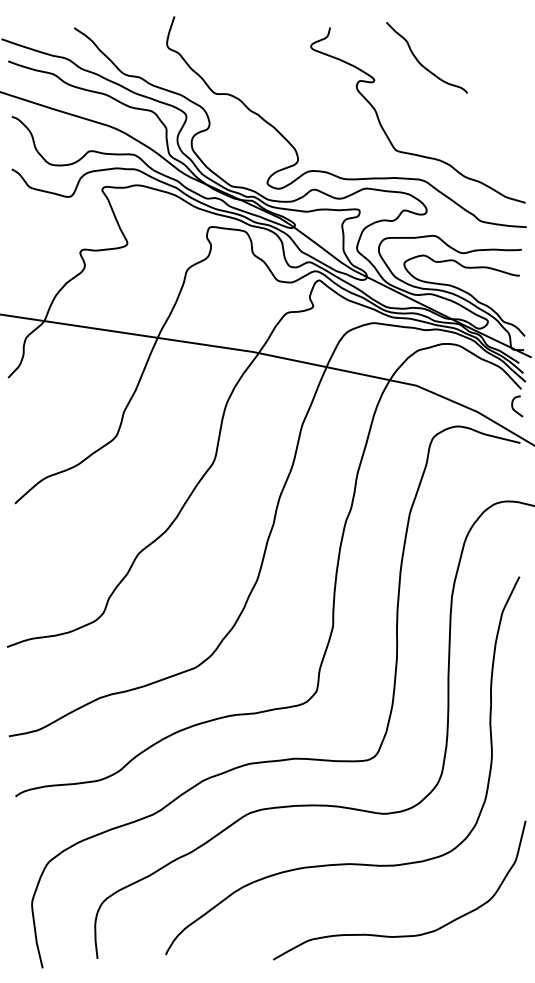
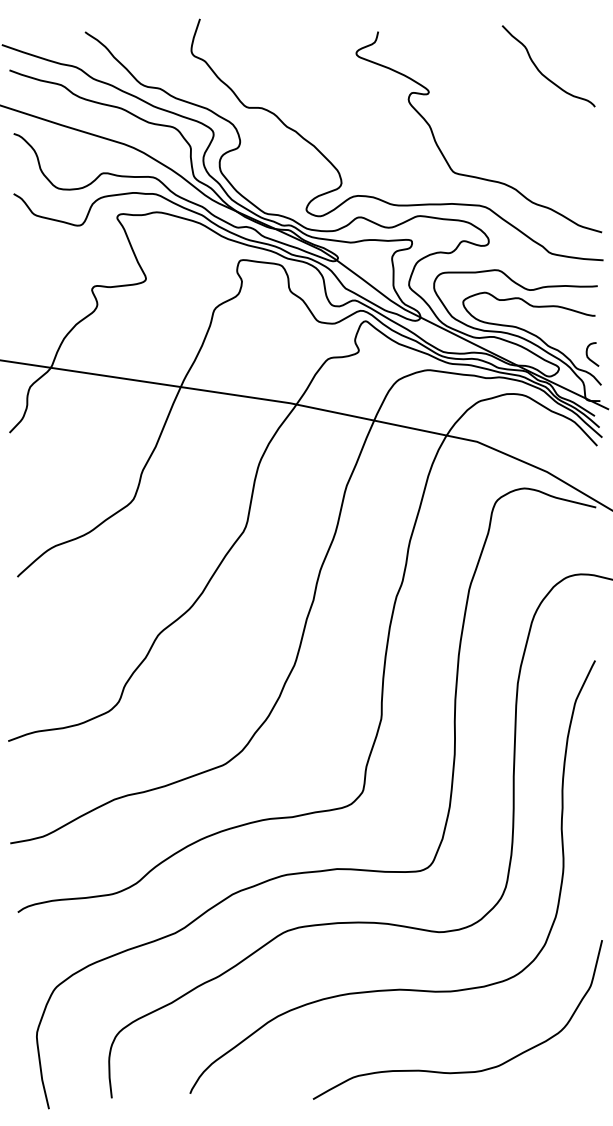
curve: (420, 62) -> (541, 71), moved
curve: (513, 406) -> (588, 354), moved

